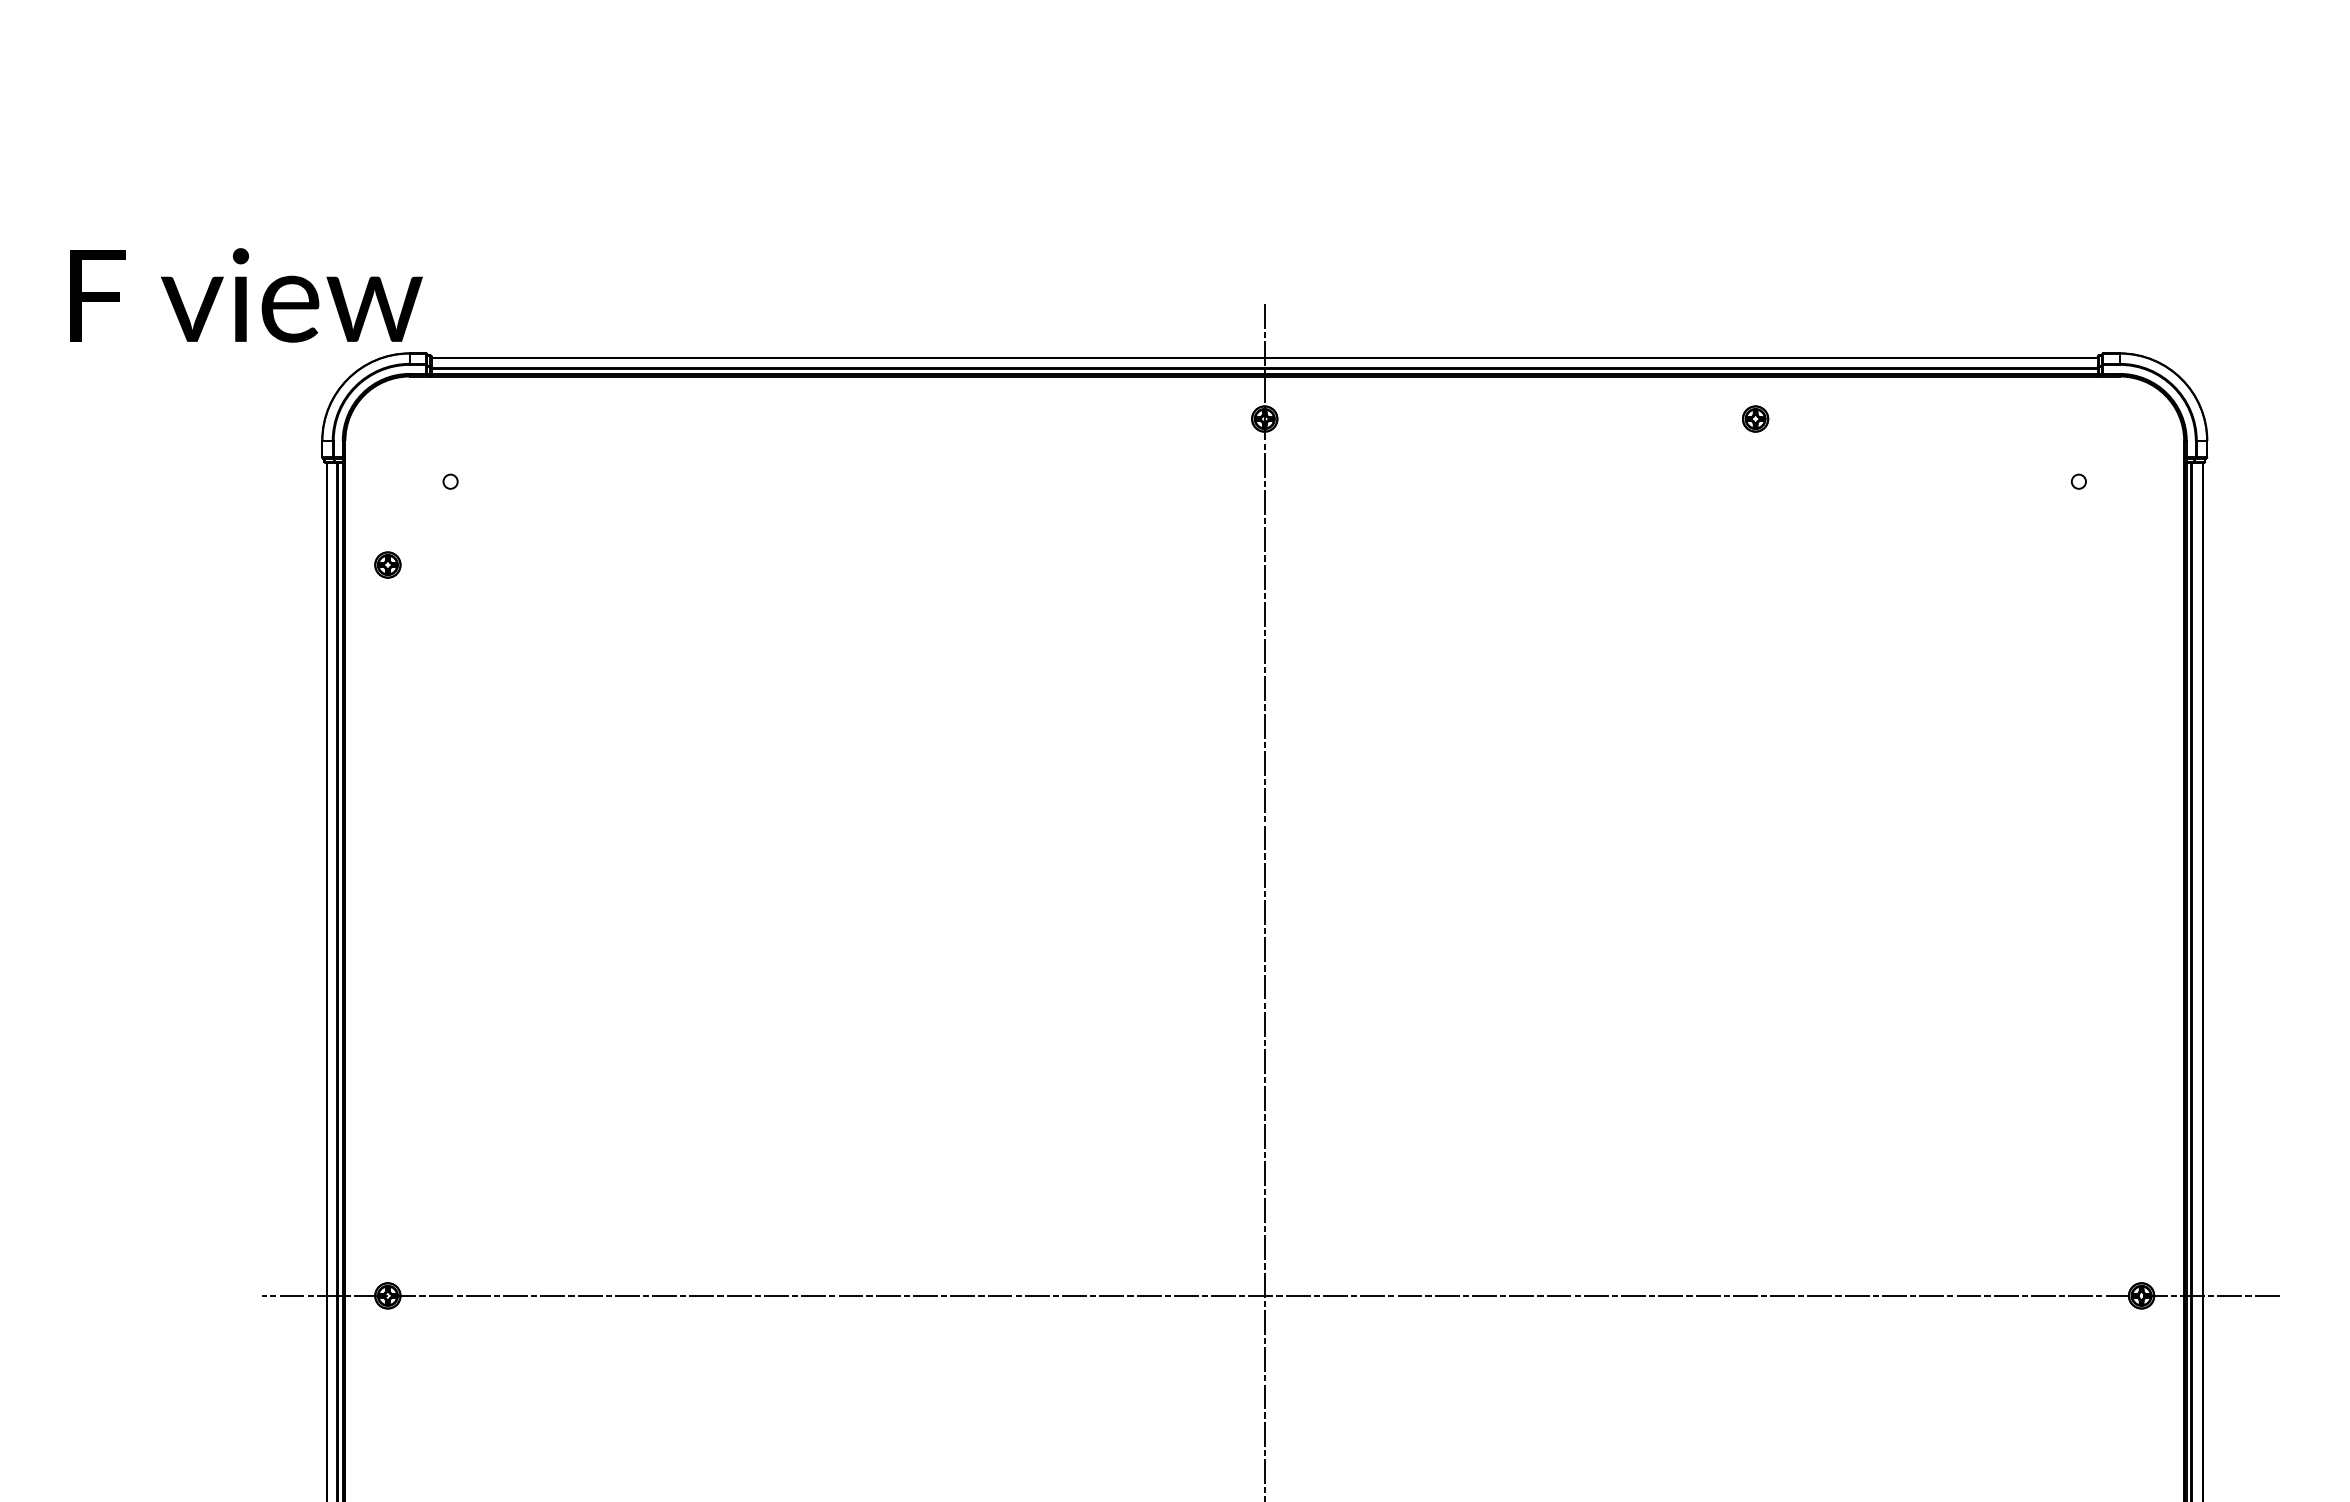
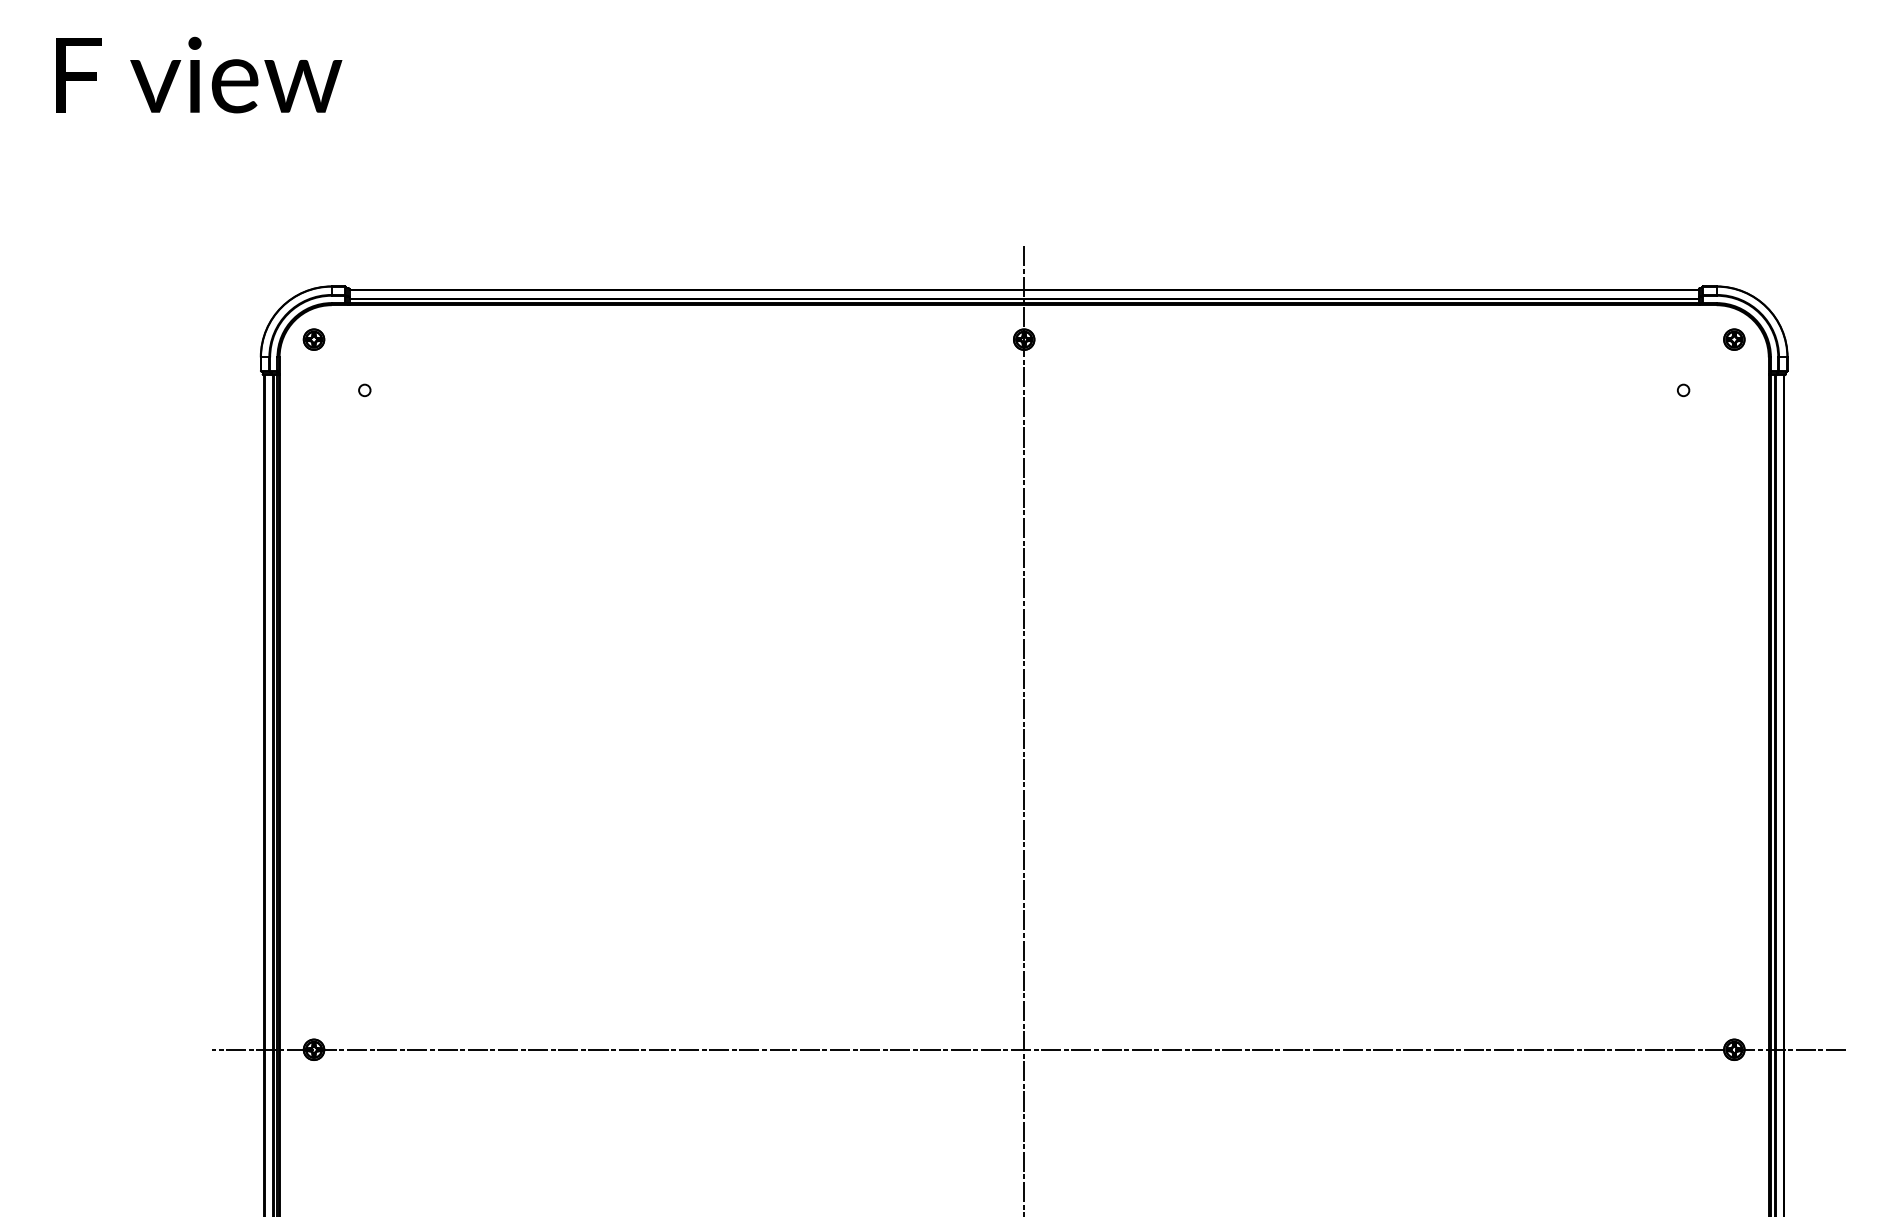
text: (246, 295) -> (199, 75), moved
part: (1755, 418) -> (1734, 339), moved
part: (387, 564) -> (313, 339), moved

